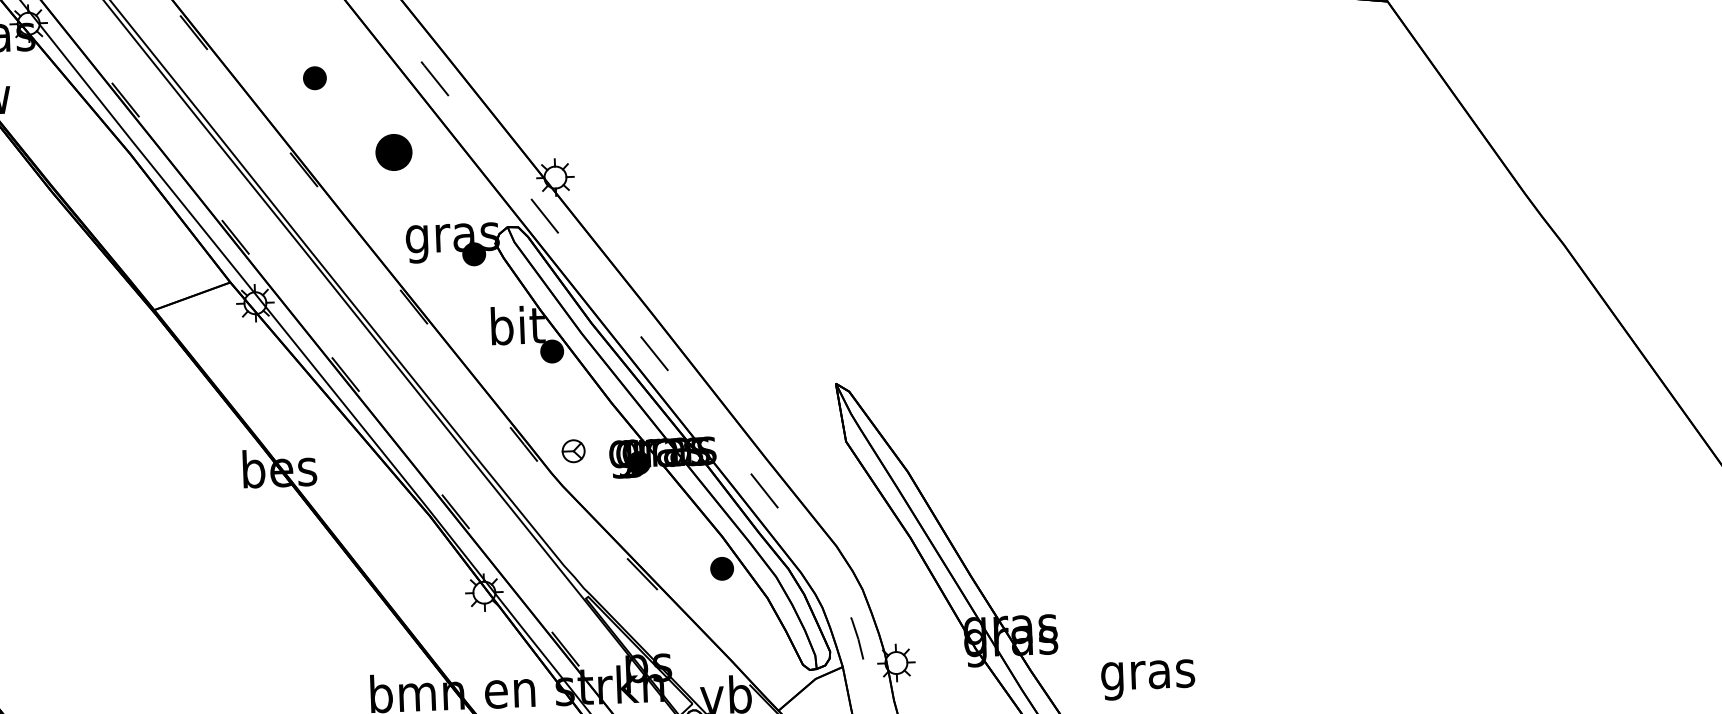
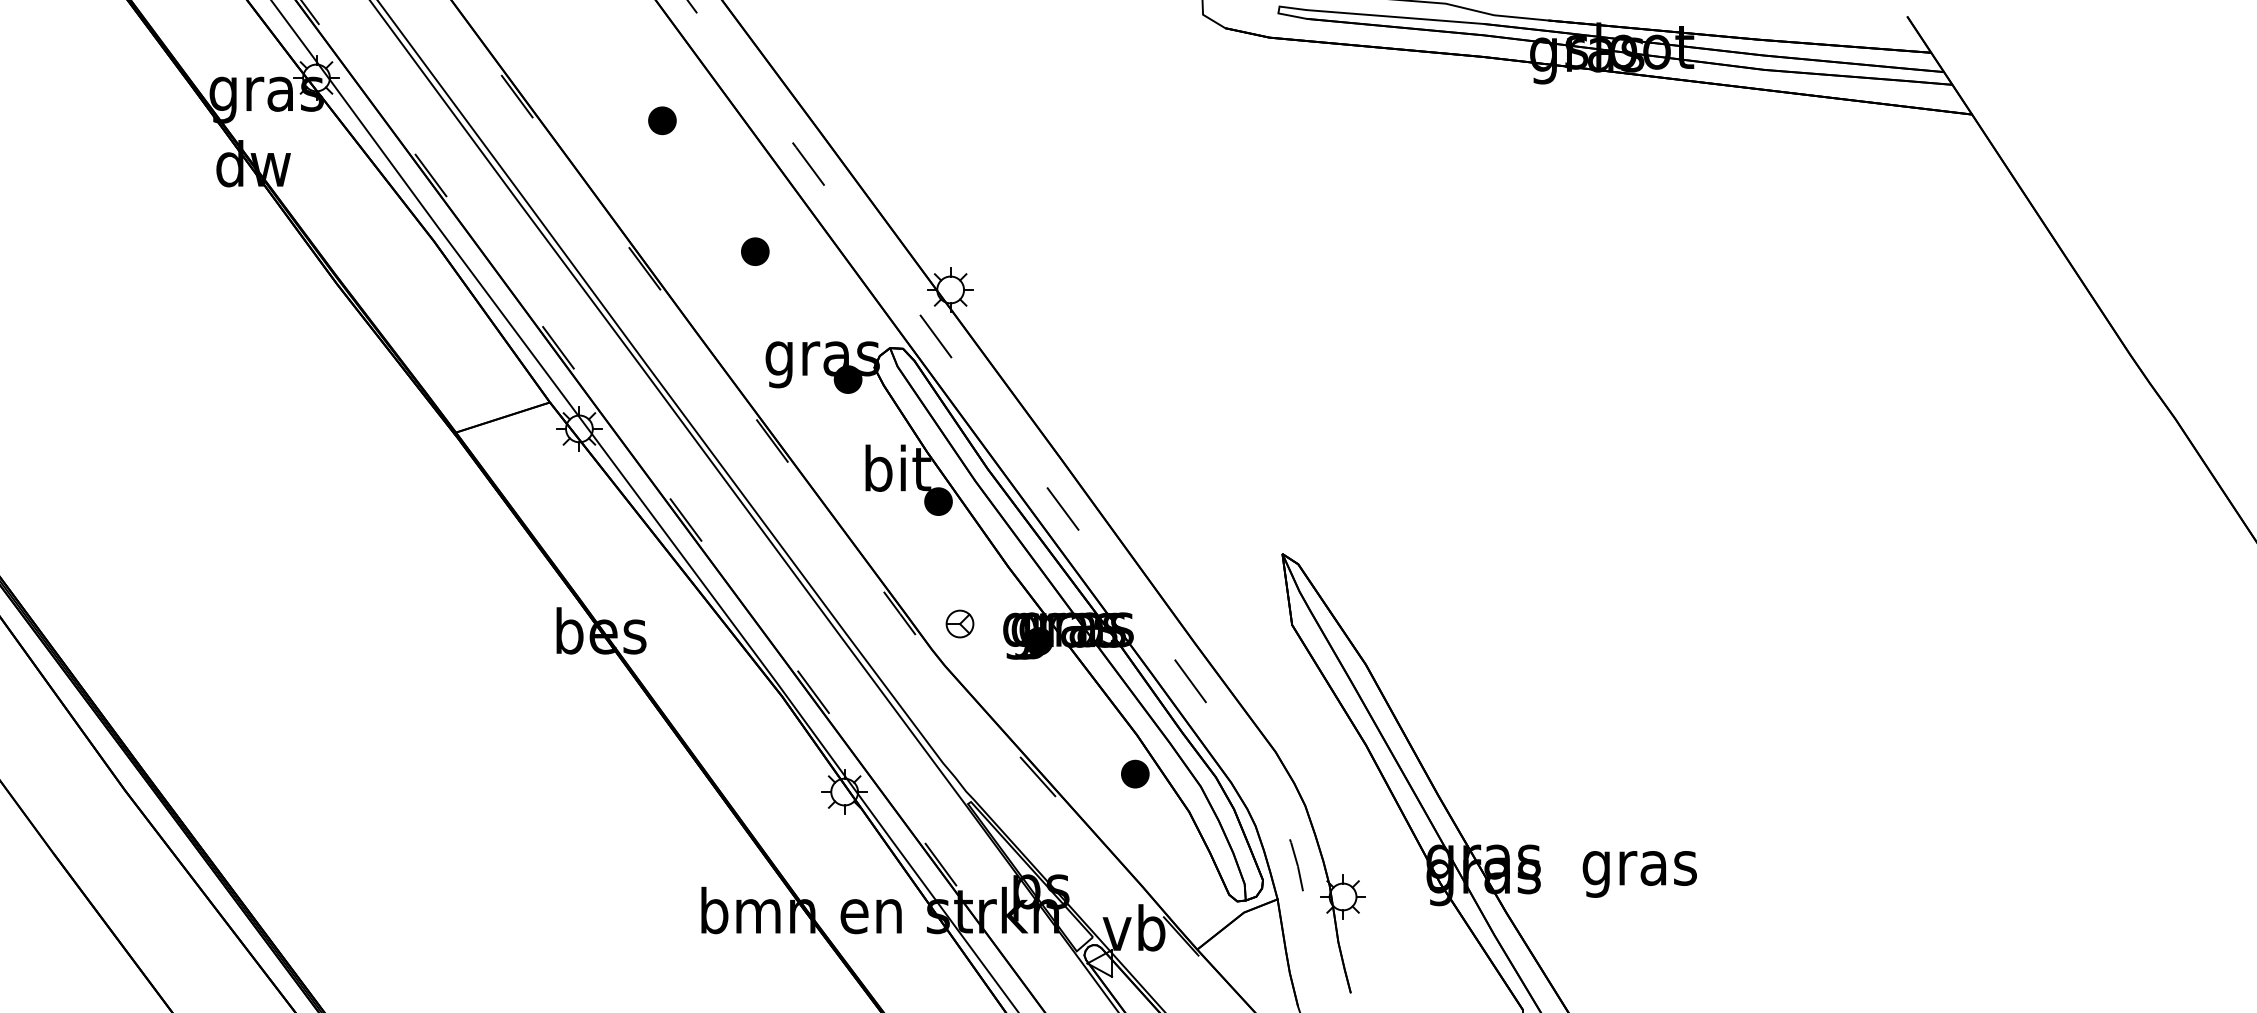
part: (314, 78) -> (662, 120), moved
part: (394, 152) -> (755, 251), size x0.62
text: (1147, 680) -> (1639, 874), moved

